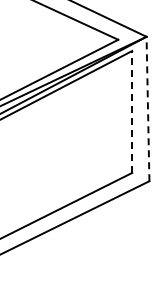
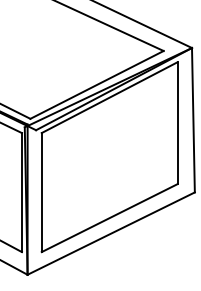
line: (148, 108) -> (193, 119), dashed -> solid
line: (132, 112) -> (177, 123), dashed -> solid

